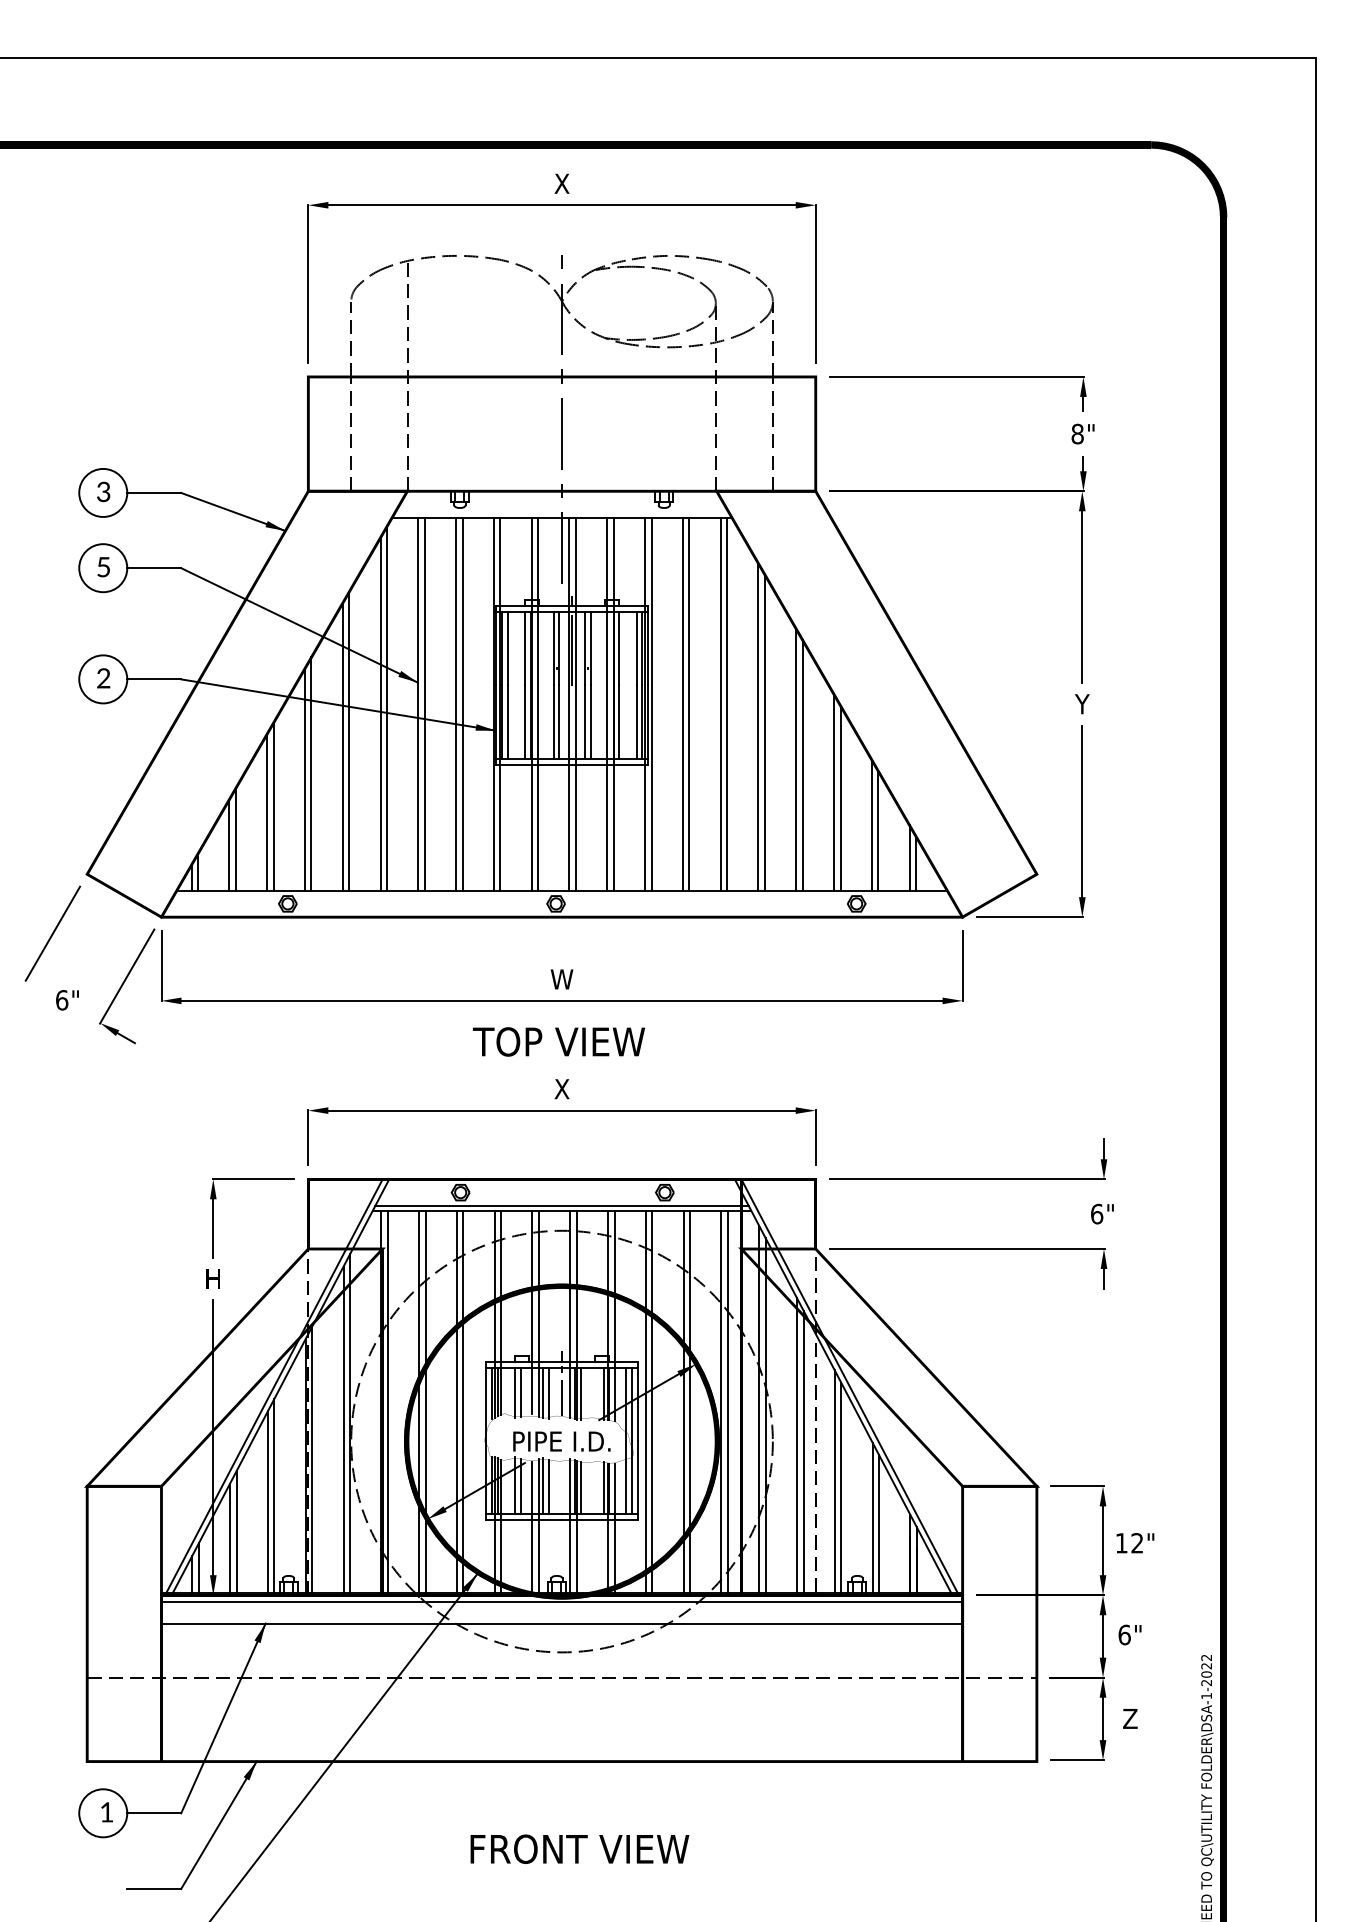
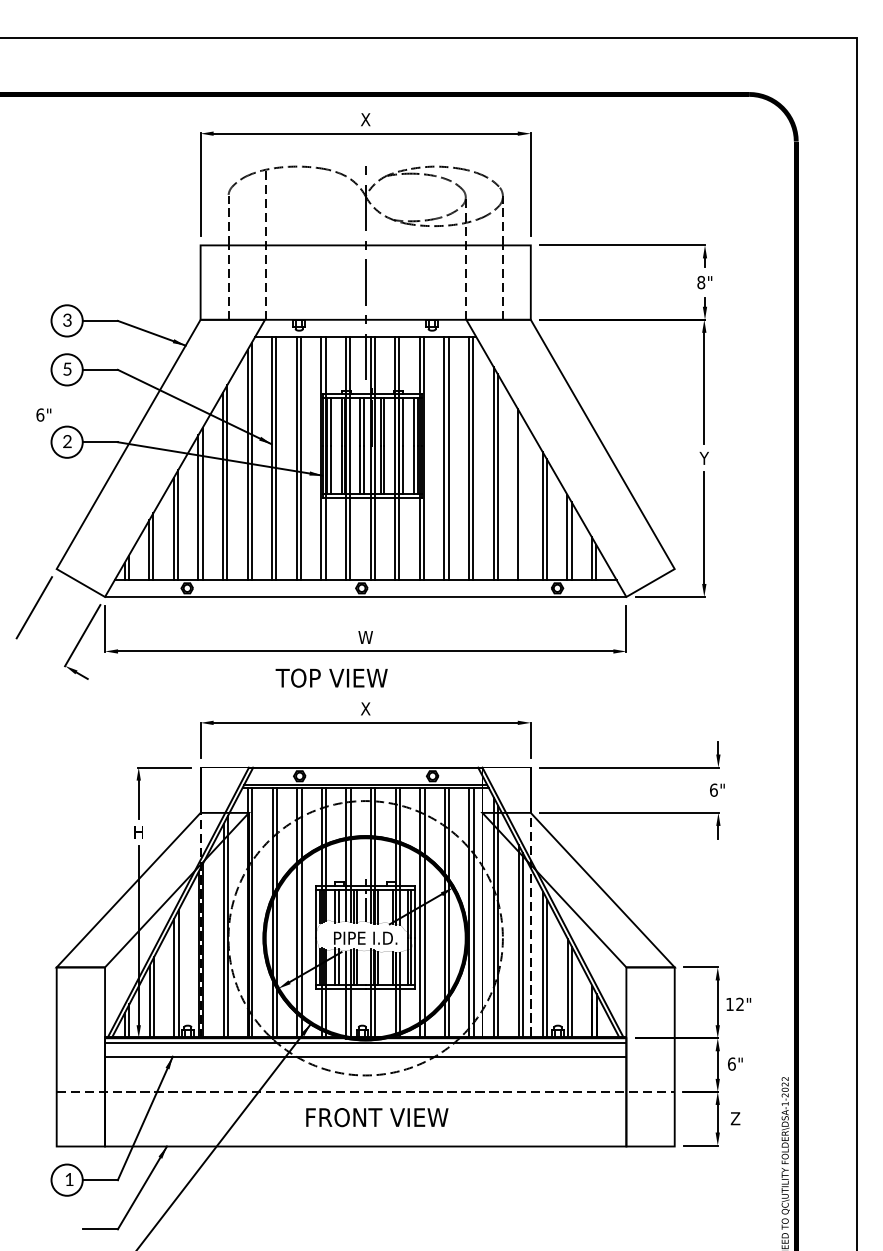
line: (802, 764) -> (522, 497), removed
text: (66, 999) -> (43, 414), moved
text: (558, 1040) -> (331, 677), moved
text: (580, 1849) -> (377, 1117), moved

